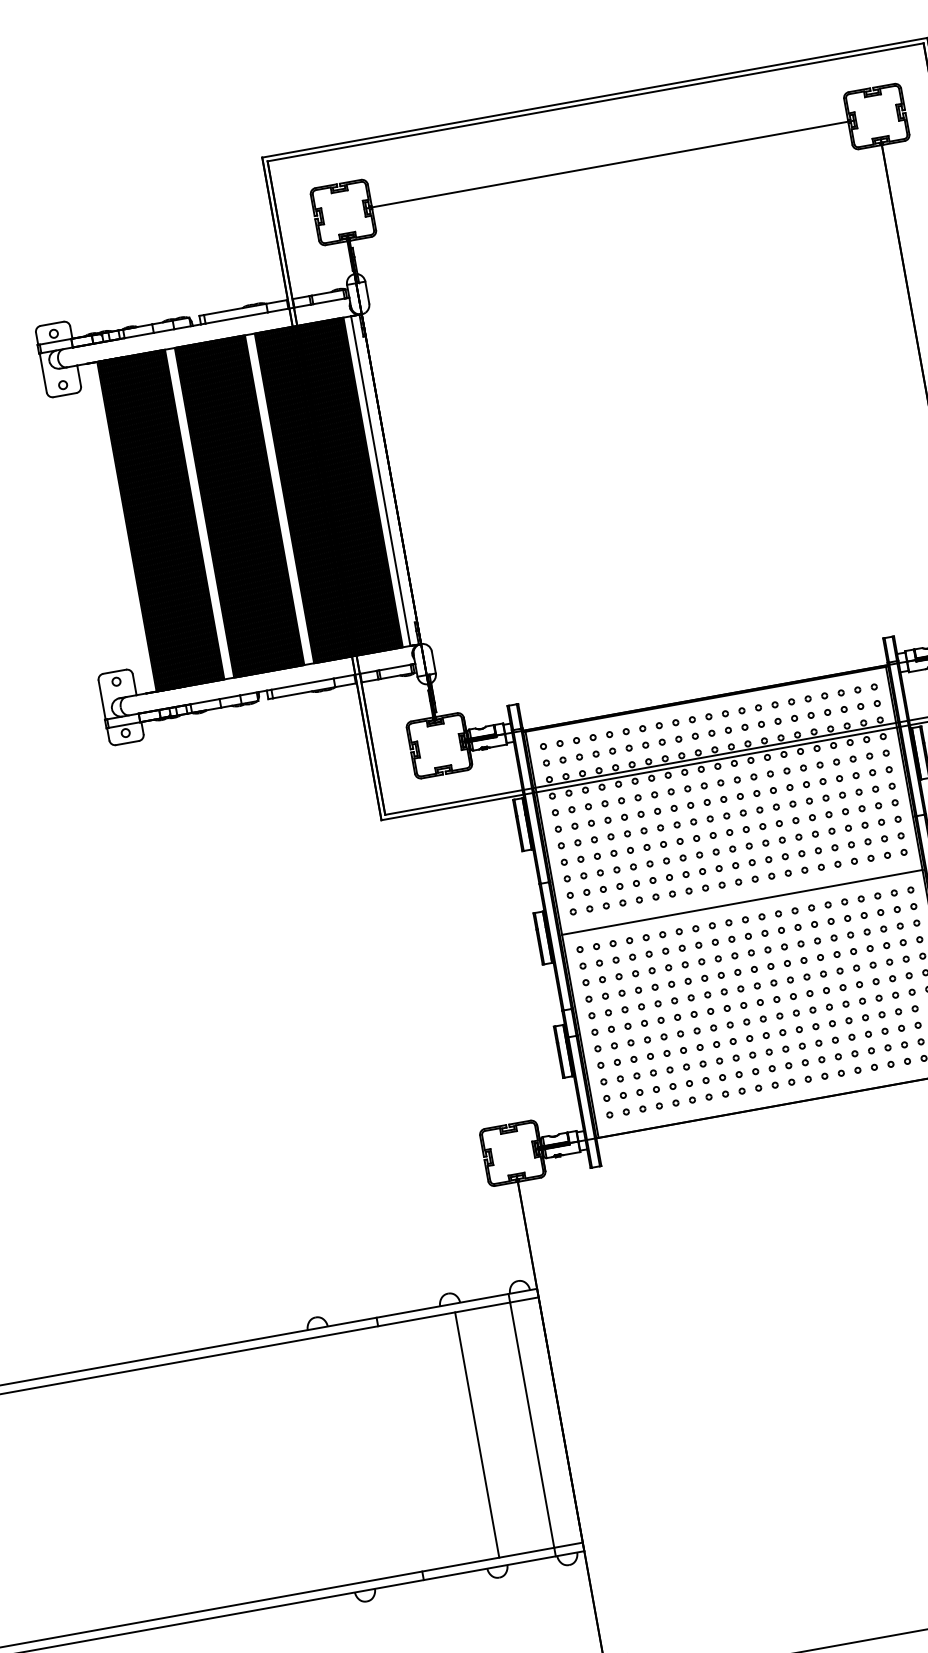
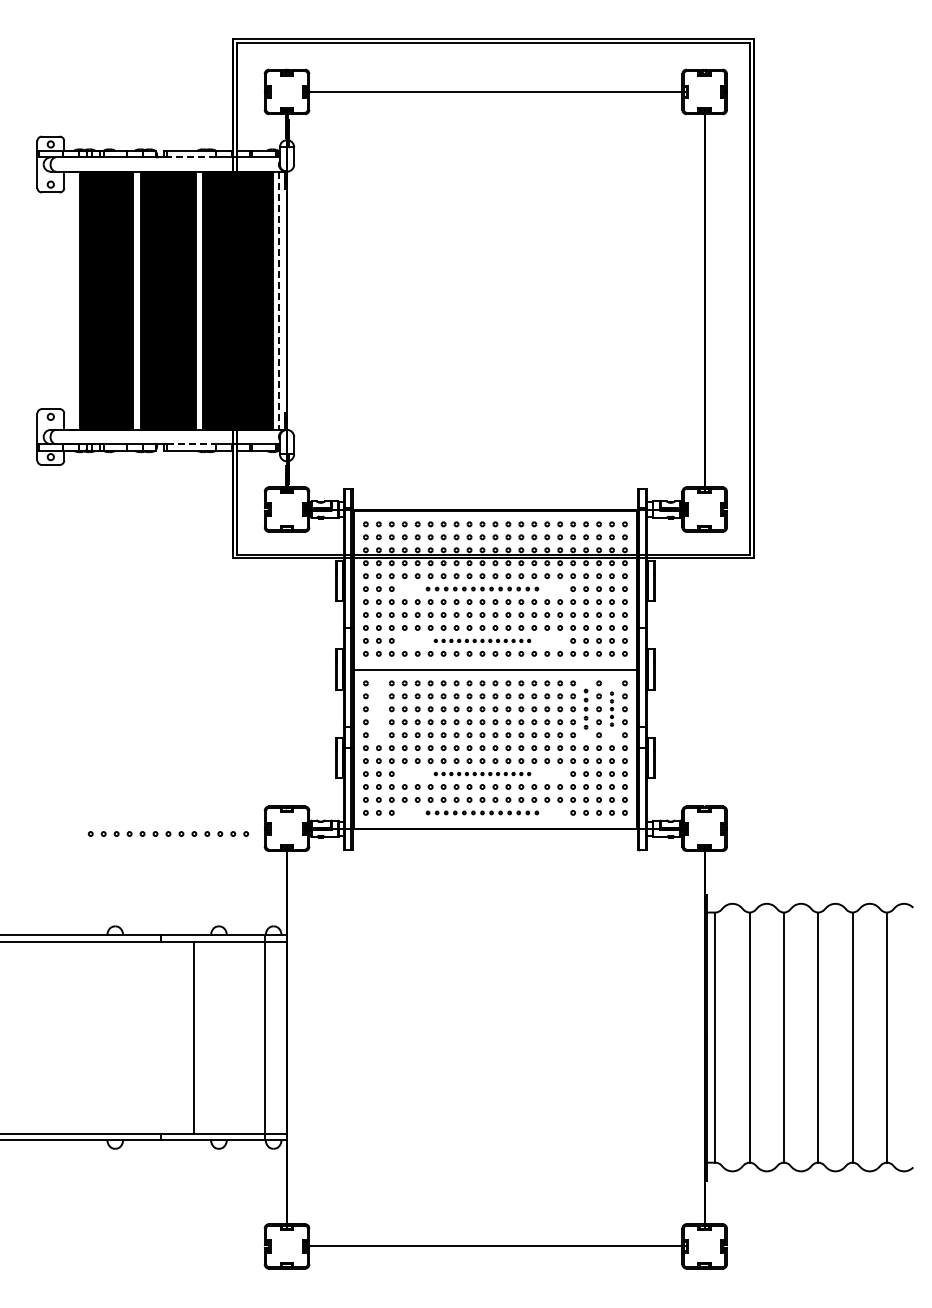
line: (236, 318) -> (191, 157), solid -> dashed
line: (380, 482) -> (278, 301), solid -> dashed
line: (303, 684) -> (192, 444), solid -> dashed
part: (707, 801) -> (482, 588), size x0.7
part: (719, 868) -> (482, 640), size x0.6
part: (899, 925) -> (611, 708), size x0.6
part: (866, 931) -> (585, 708), size x0.7
part: (601, 978) -> (378, 708), removed
part: (749, 1037) -> (482, 773), size x0.6
part: (758, 1087) -> (482, 812), size x0.7
part: (362, 1186) -> (168, 833), added
line: (477, 1434) -> (193, 1037), moved

